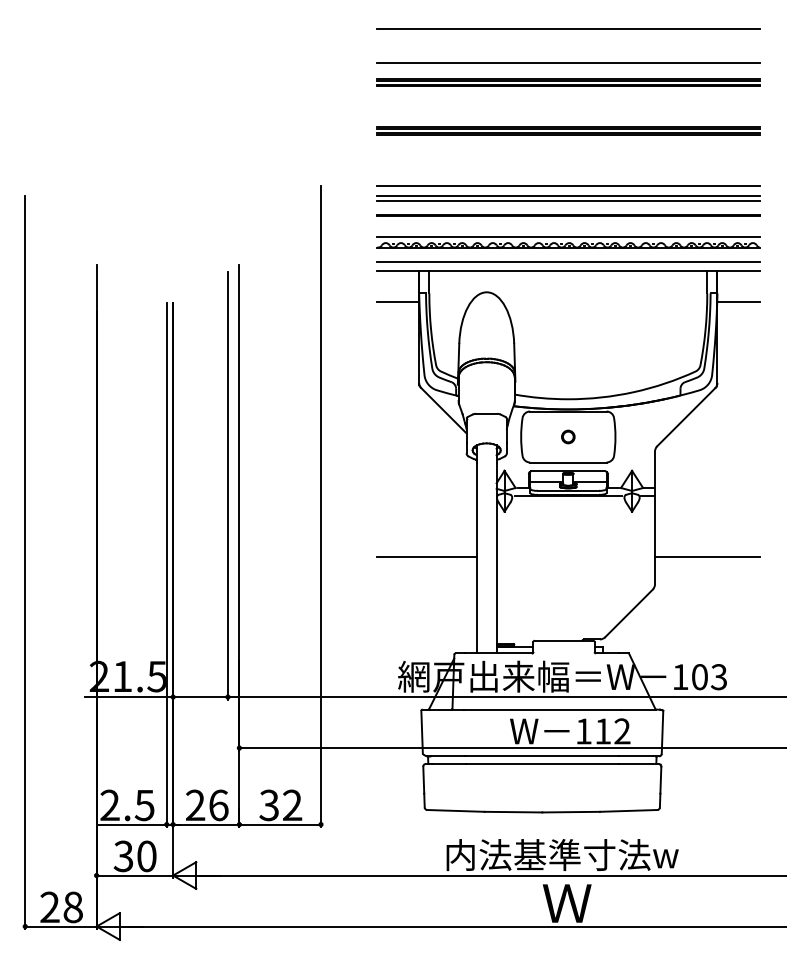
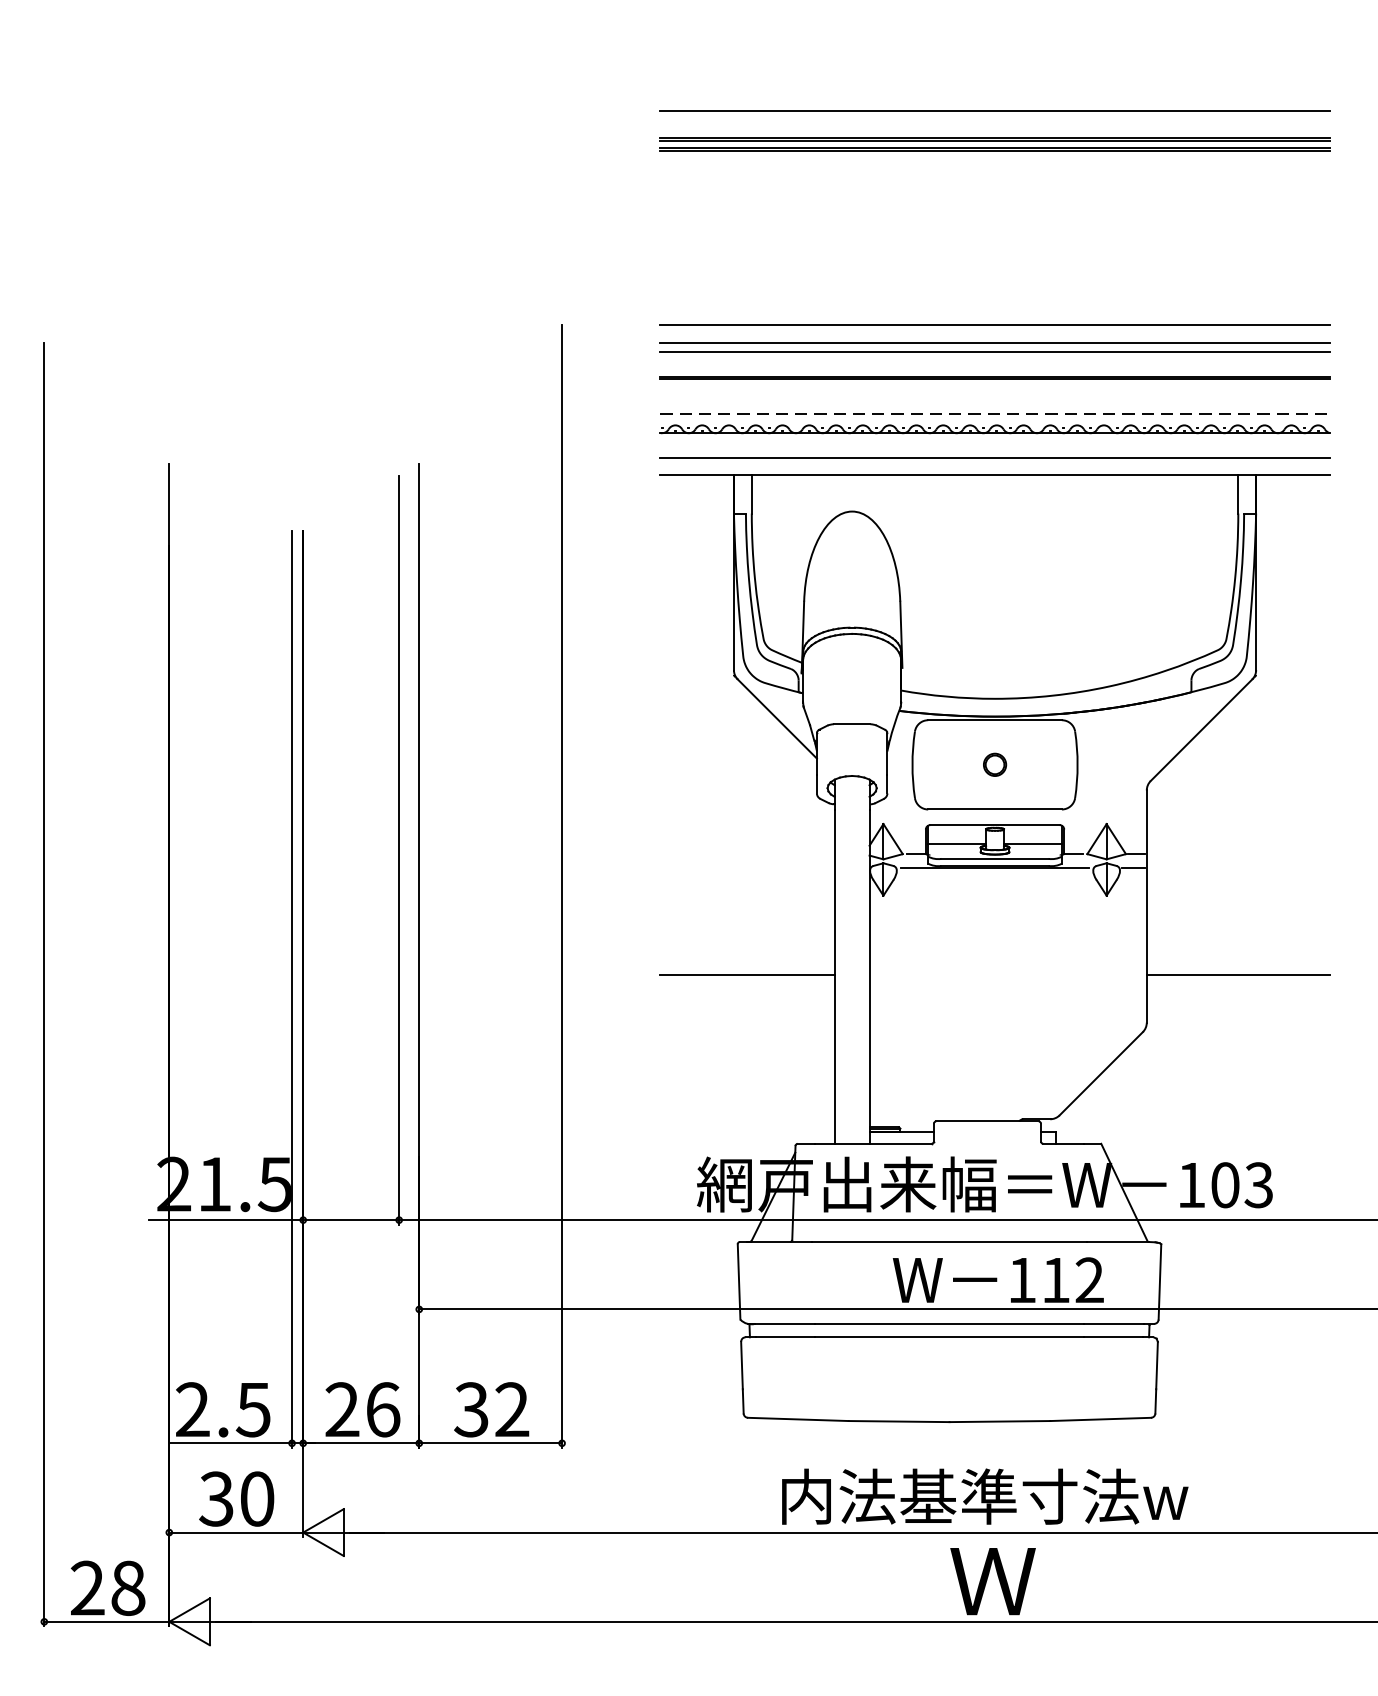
line: (568, 29) -> (995, 51), removed
part: (568, 130) -> (995, 228), removed
line: (568, 236) -> (995, 413), solid -> dashed
line: (398, 301) -> (697, 527), removed
line: (738, 301) -> (1292, 527), removed

